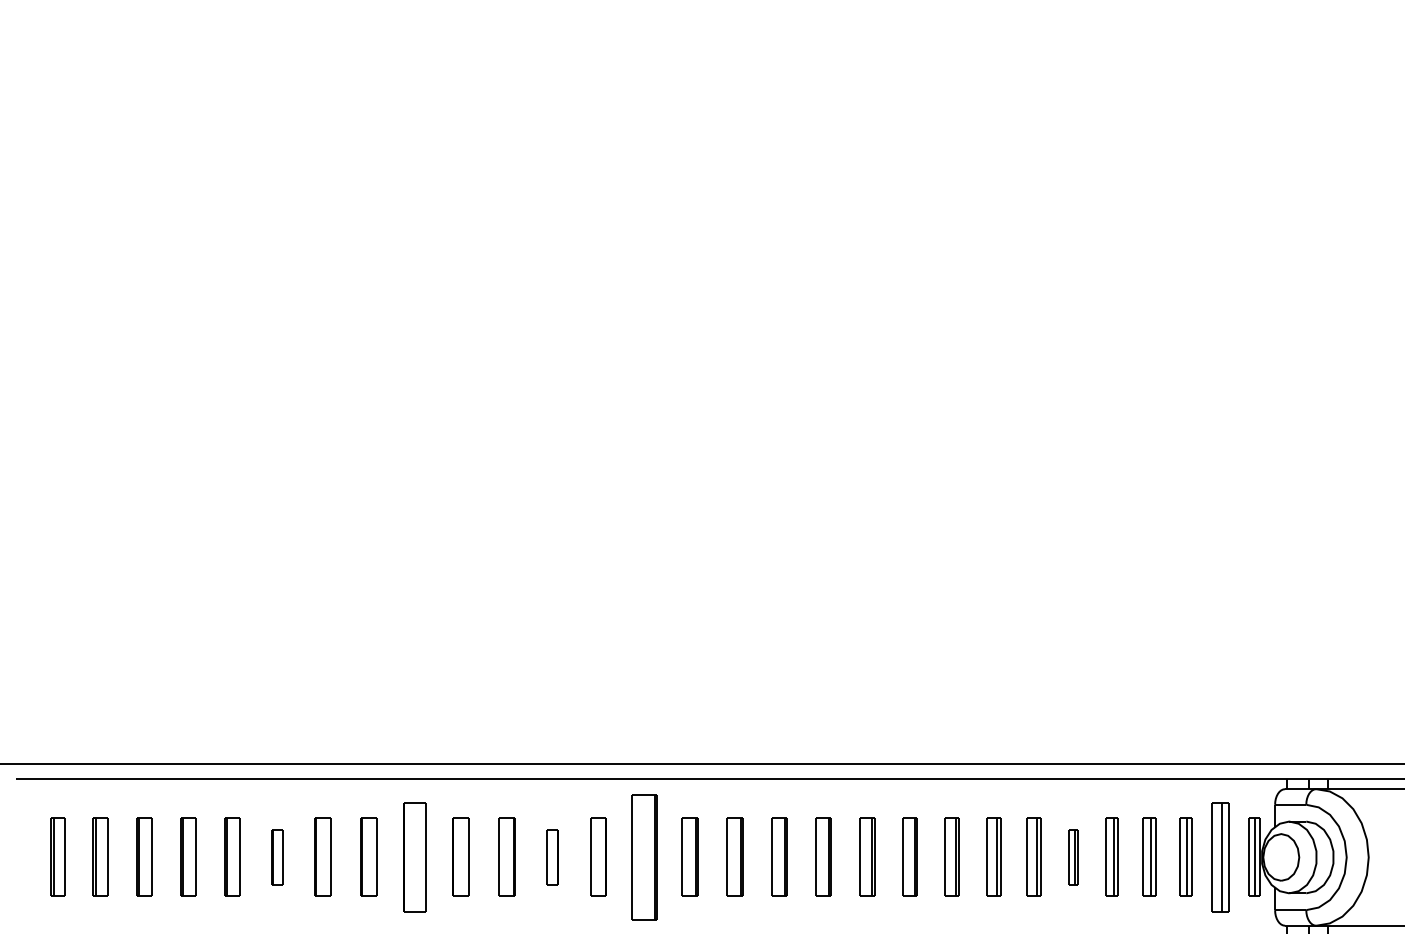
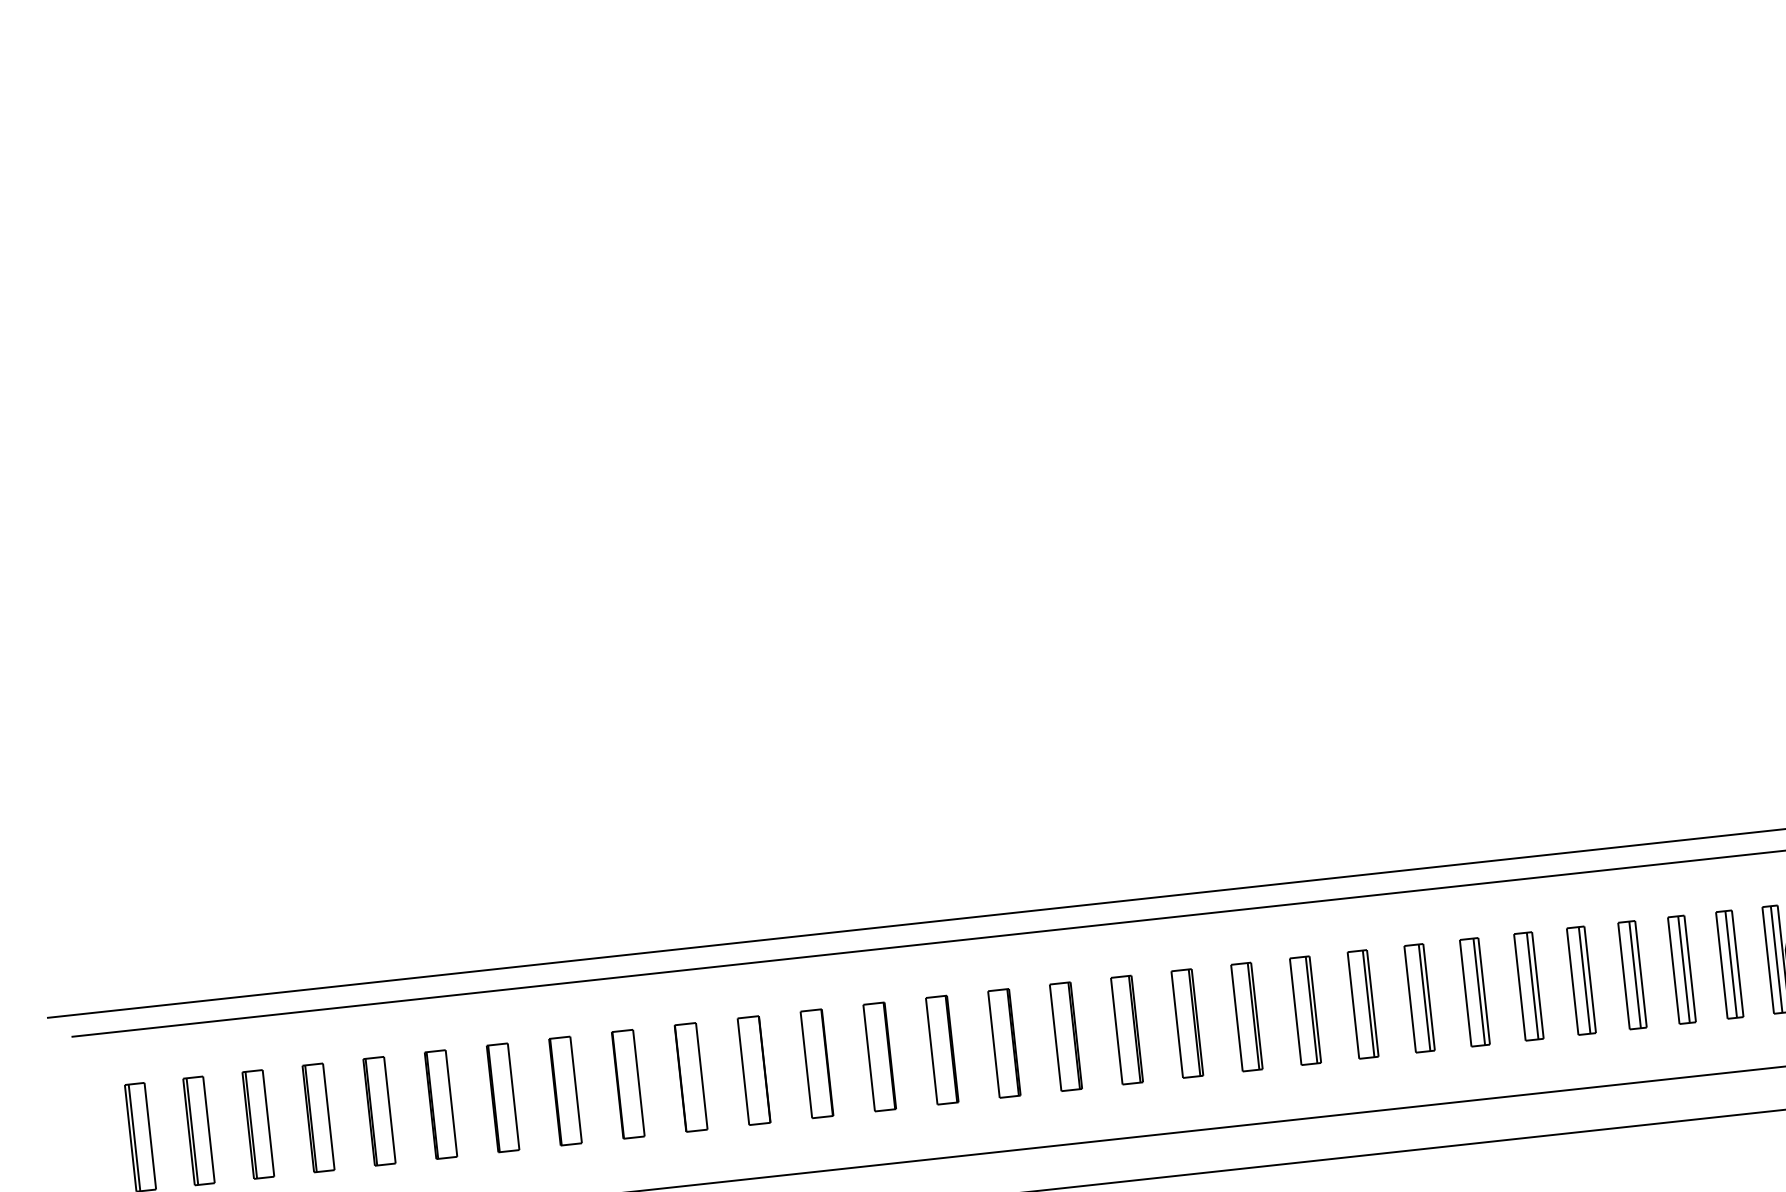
part: (277, 856) -> (440, 1103), size x1.43
part: (414, 856) -> (627, 1083), size x0.71
part: (552, 856) -> (816, 1062), size x1.43
part: (644, 856) -> (942, 1048), size x0.62
part: (1073, 856) -> (1528, 985), size x1.43
part: (1220, 856) -> (1729, 963), size x0.71

